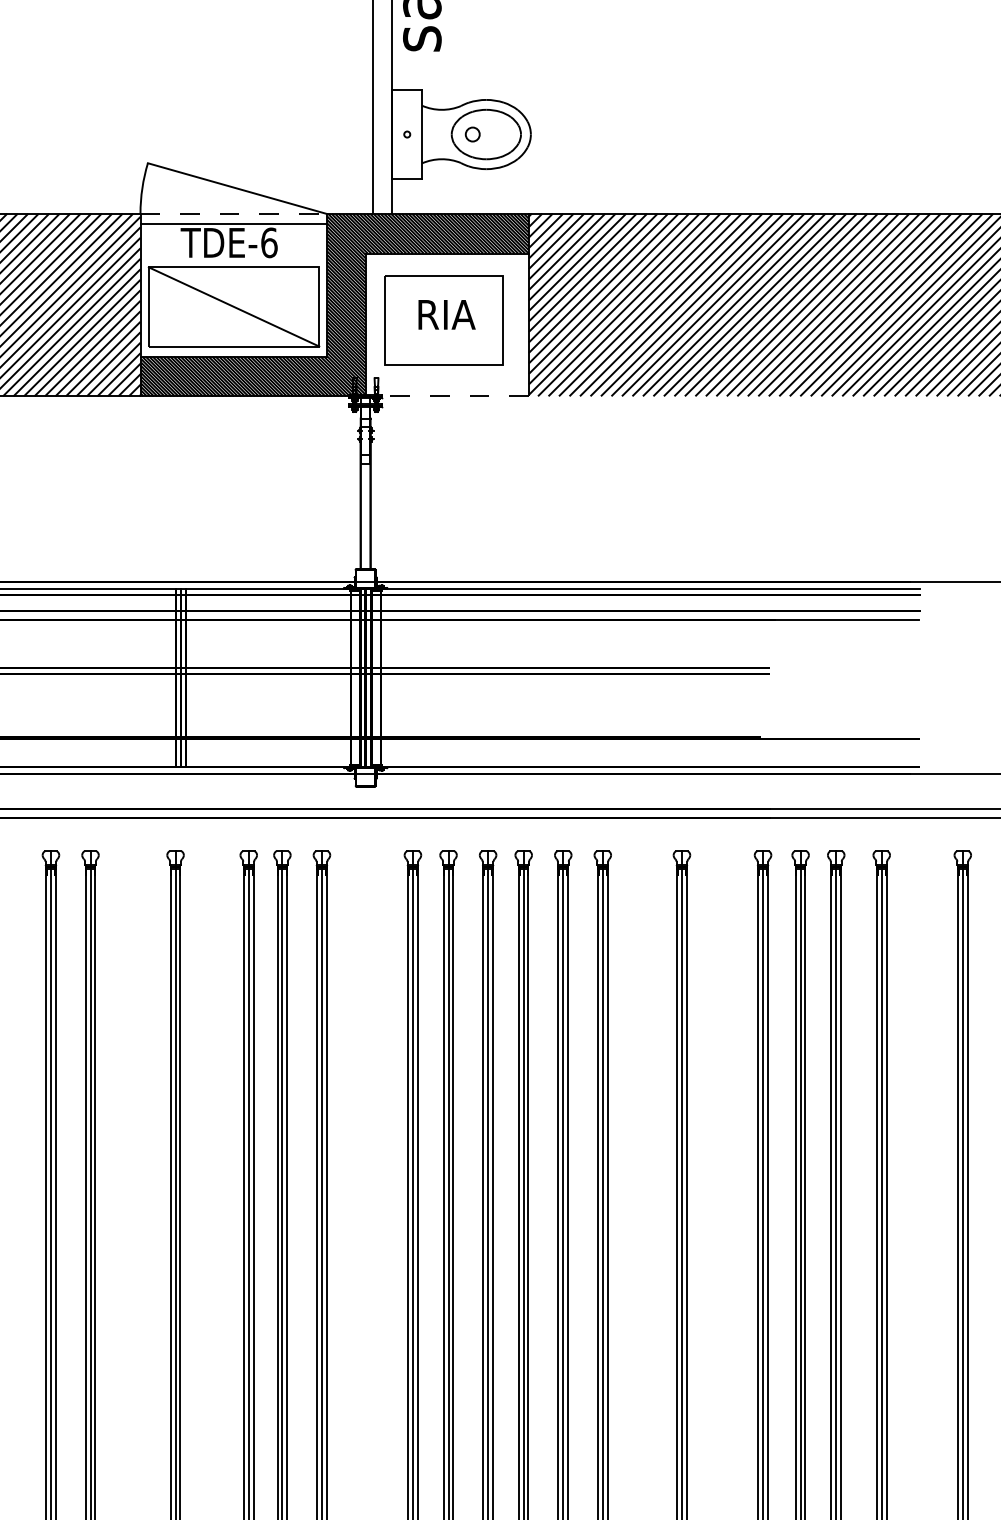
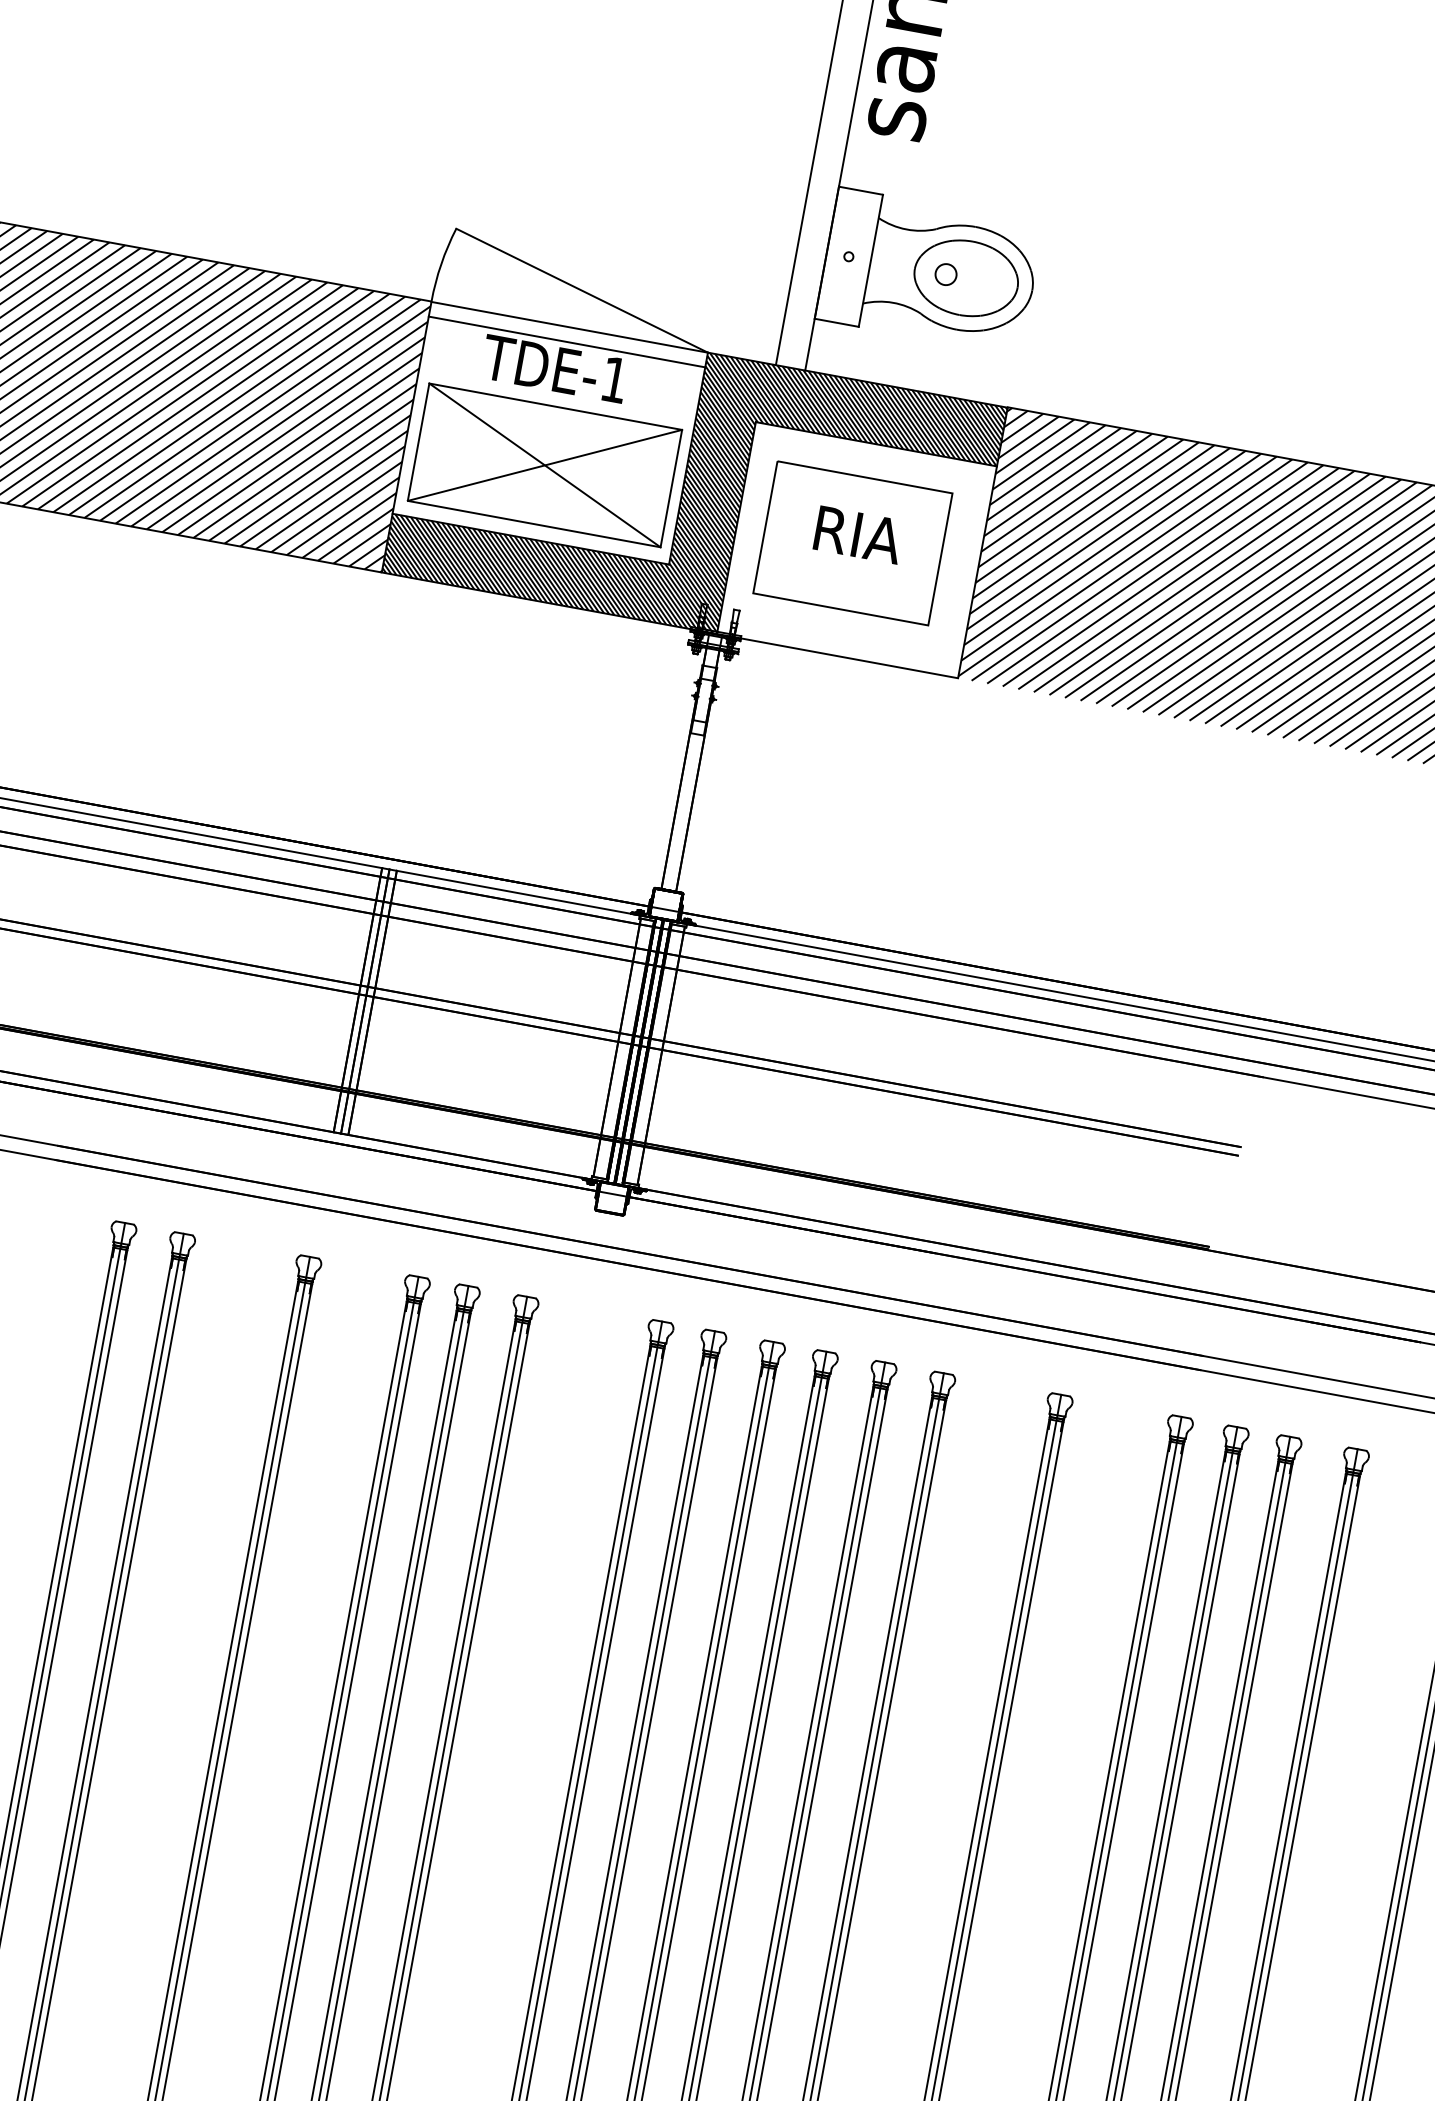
line: (234, 213) -> (571, 326), dashed -> solid
text: (269, 242) -> (615, 379), TDE-6 -> TDE-1
line: (233, 306) -> (544, 464), added
line: (447, 396) -> (837, 656), dashed -> solid

